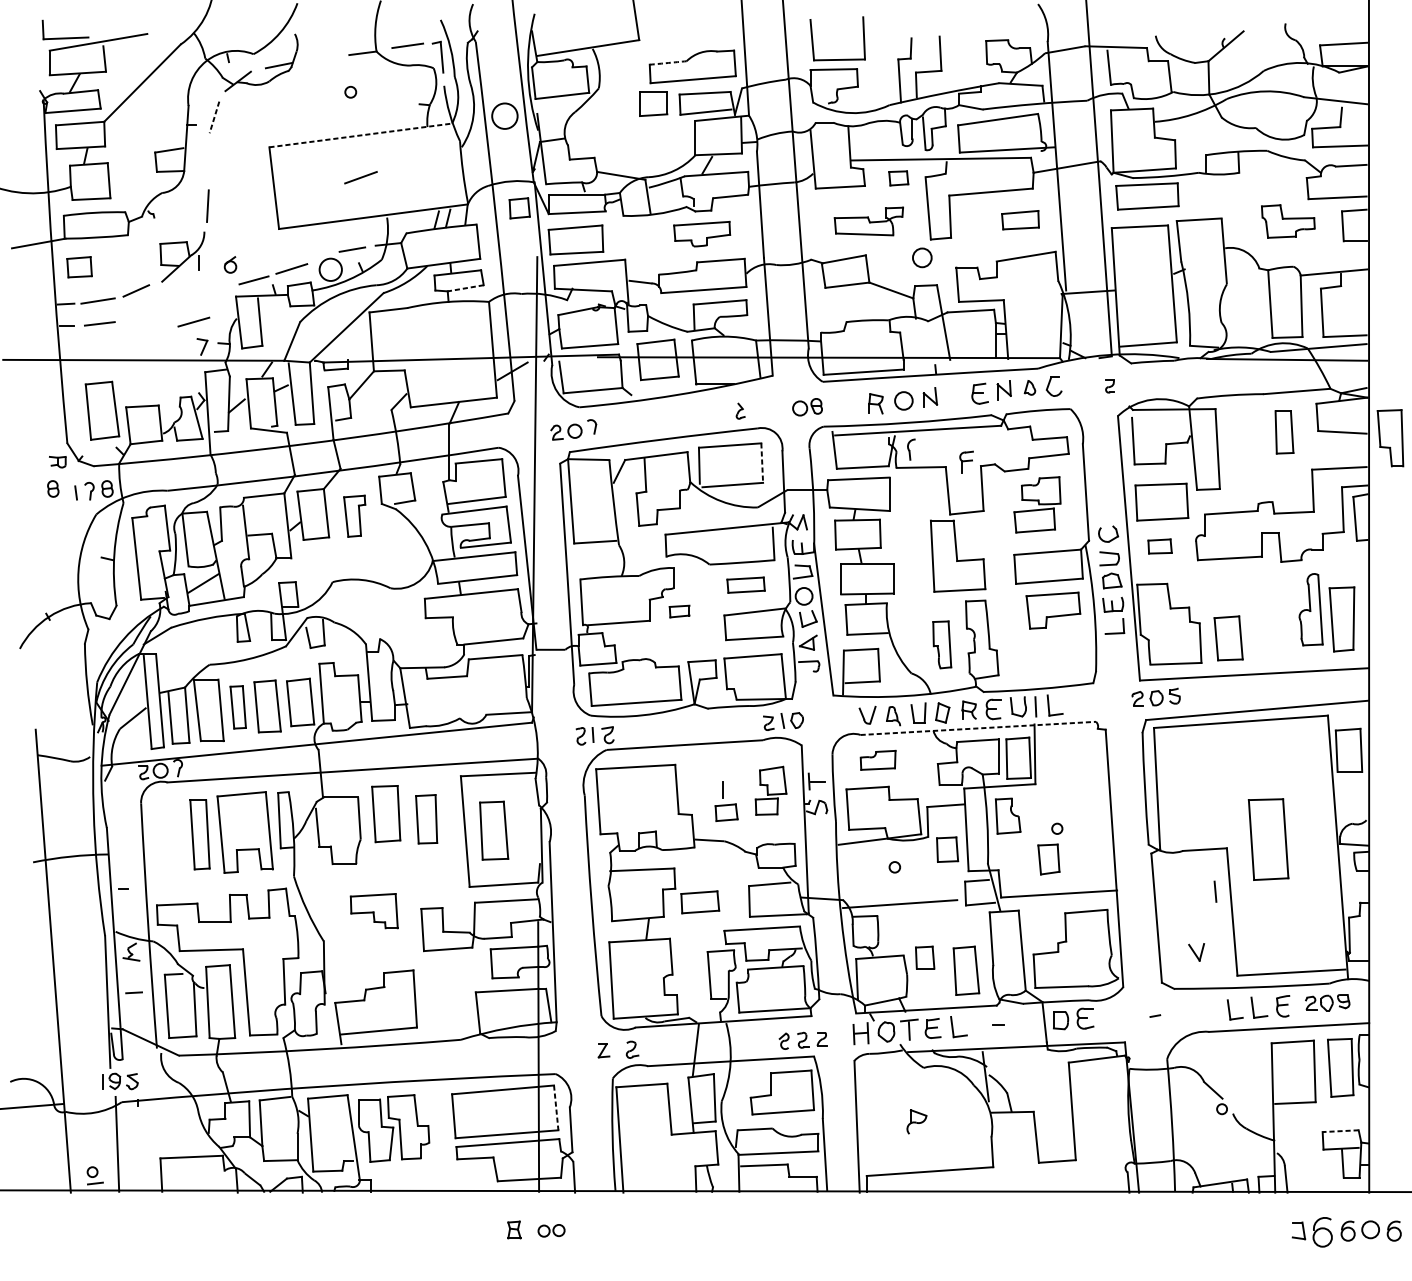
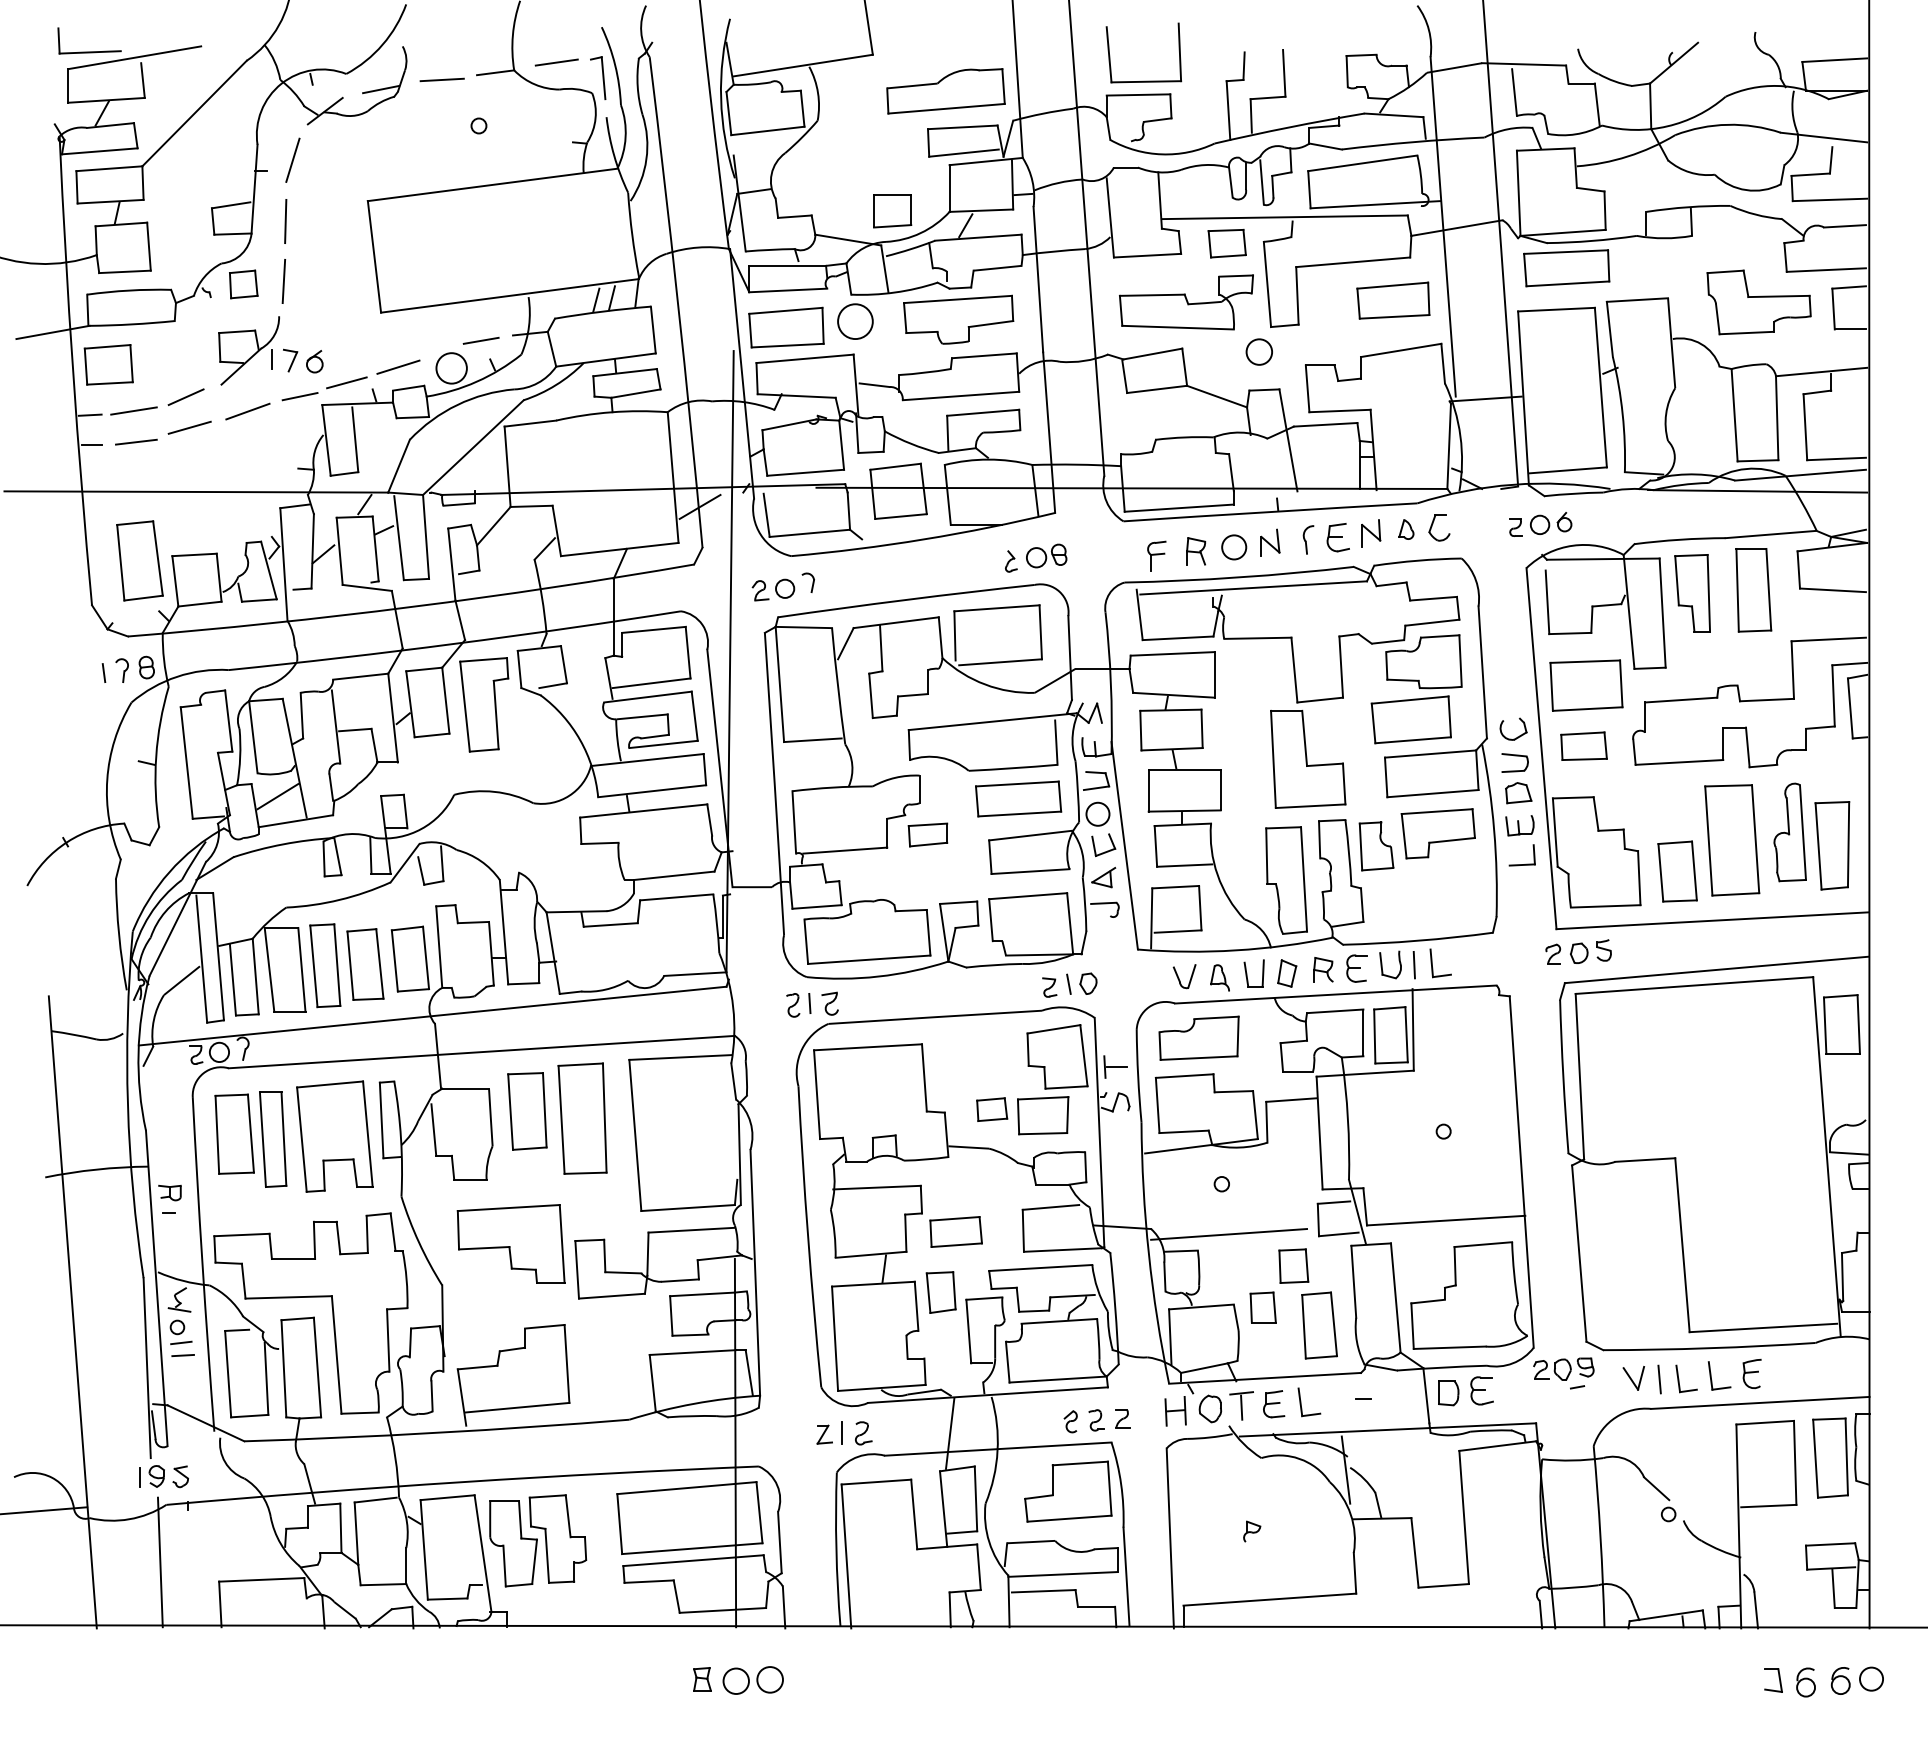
line: (323, 58) -> (441, 79), added
arc: (668, 63) -> (912, 86), dashed -> solid
part: (653, 104) -> (892, 211), moved
circle: (504, 116) -> (855, 321), moved
line: (214, 117) -> (292, 160), dashed -> solid
line: (360, 135) -> (492, 184), dashed -> solid
line: (209, 162) -> (285, 221), added
line: (360, 177) -> (247, 411), moved
part: (898, 178) -> (1226, 243), size x1.43
part: (519, 208) -> (243, 284), moved
part: (1020, 220) -> (1393, 300), size x1.43
part: (868, 221) -> (1186, 302), size x1.43
part: (1287, 221) -> (1758, 302), size x1.43
part: (701, 234) -> (958, 319), size x1.43
part: (79, 266) -> (108, 364), size x1.43
line: (465, 288) -> (635, 393), dashed -> solid
line: (219, 290) -> (299, 396), added
line: (193, 321) -> (189, 427), moved
part: (202, 346) -> (290, 360), moved
part: (1136, 383) -> (1551, 523), added
part: (807, 406) -> (1046, 555), moved
part: (1284, 432) -> (1753, 590), size x1.43
part: (1390, 438) -> (1692, 593), moved
part: (911, 449) -> (1308, 539), moved
part: (57, 461) -> (169, 1192), moved
part: (966, 461) -> (1156, 555), moved
line: (762, 463) -> (1040, 632), dashed -> solid
part: (53, 488) -> (72, 667), removed
part: (1037, 505) -> (1416, 689), size x1.43
part: (354, 515) -> (484, 704), size x1.67
part: (1159, 546) -> (1583, 745), size x1.43
part: (745, 584) -> (1018, 798), size x1.67
part: (679, 611) -> (927, 834), size x1.43
part: (942, 644) -> (1286, 880), size x1.67
part: (238, 707) -> (325, 965), size x1.43
line: (978, 728) -> (1335, 994), dashed -> solid
part: (877, 759) -> (1198, 1037), size x1.67
line: (723, 789) -> (841, 1432), moved
part: (770, 790) -> (1052, 1079), size x1.67
part: (1008, 816) -> (1376, 846), moved
part: (426, 819) -> (582, 1118), size x1.67
part: (493, 830) -> (234, 1133), moved
part: (1268, 839) -> (1732, 840), moved
part: (947, 849) -> (1293, 1265), moved
part: (1048, 859) -> (940, 1292), moved
line: (1215, 891) -> (1659, 1379), moved
part: (373, 910) -> (510, 1243), size x1.67
part: (1196, 952) -> (1633, 1378), moved
part: (1327, 1002) -> (1563, 1368), moved
line: (556, 1107) -> (759, 1512), dashed -> solid
part: (917, 1121) -> (1252, 1531), size x0.62
line: (1340, 1131) -> (1830, 1544), dashed -> solid
part: (94, 1175) -> (180, 1332), moved
part: (551, 1230) -> (752, 1680), size x1.67
part: (1394, 1230) -> (1903, 1680), removed
part: (1322, 1232) -> (1805, 1682), size x0.71

